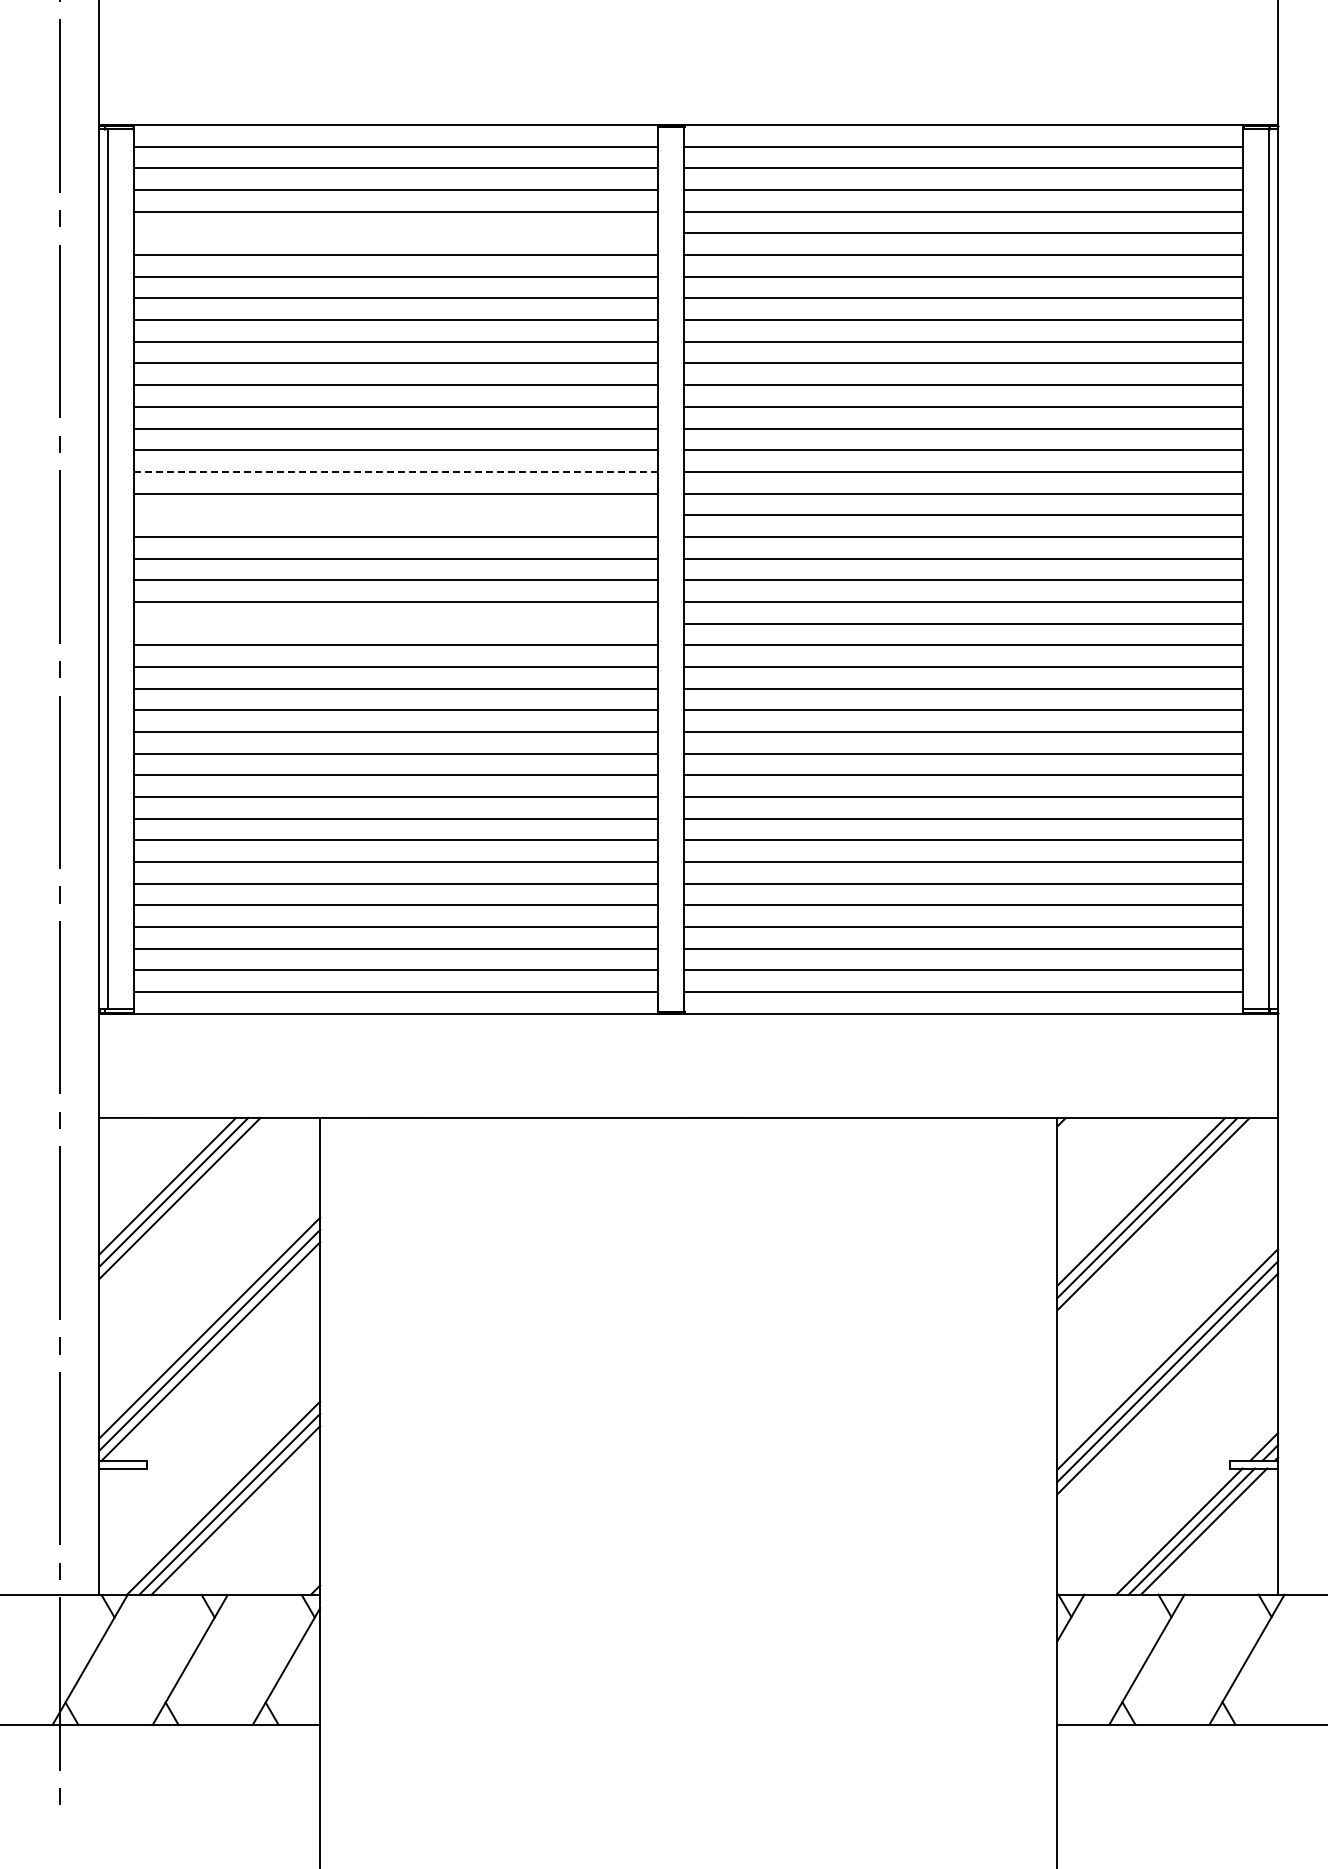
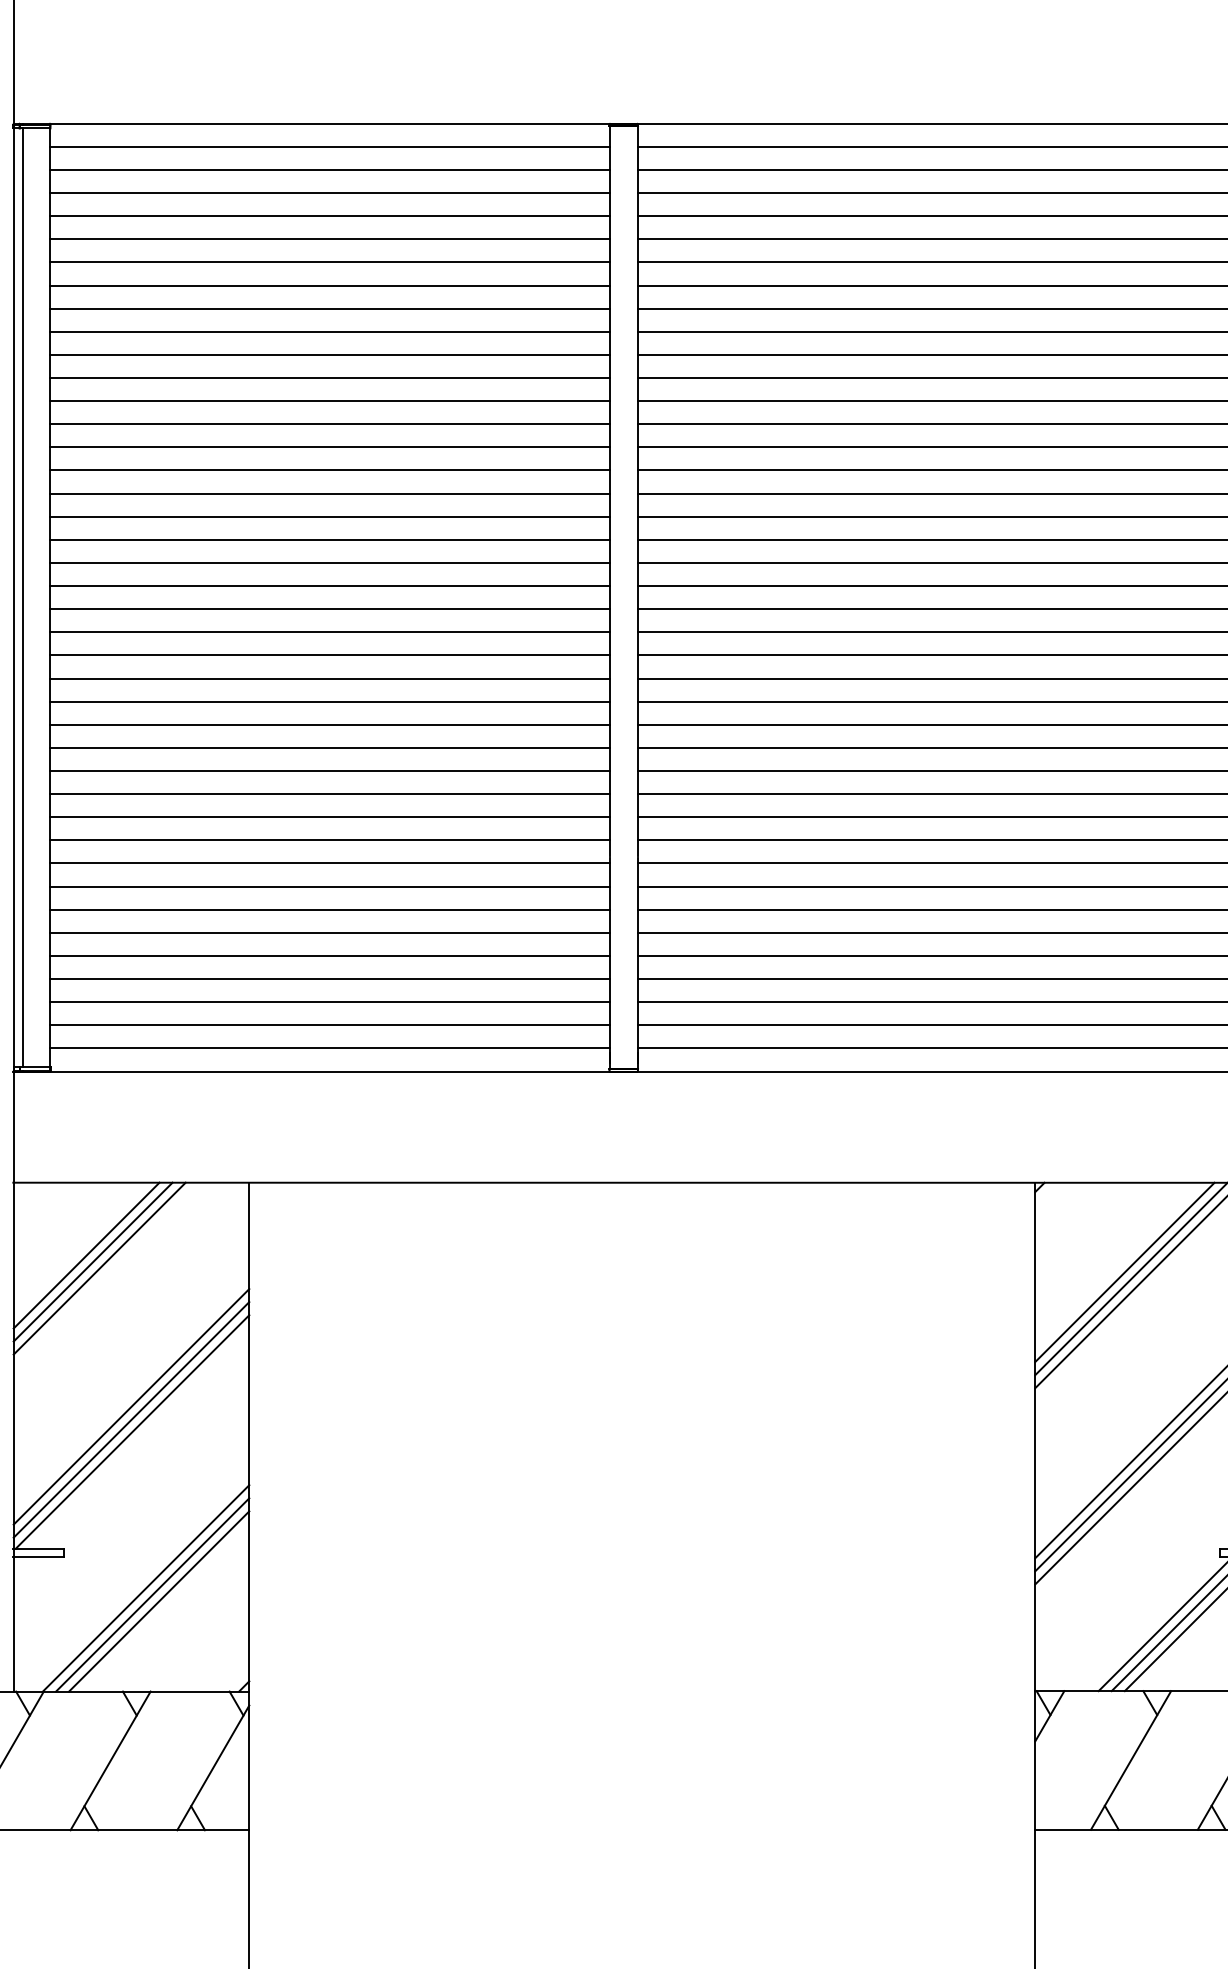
line: (395, 233) -> (329, 239), added
line: (396, 471) -> (330, 493), dashed -> solid
line: (395, 515) -> (329, 540), added
line: (395, 623) -> (329, 655), added

